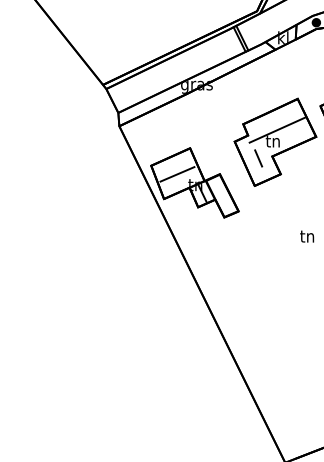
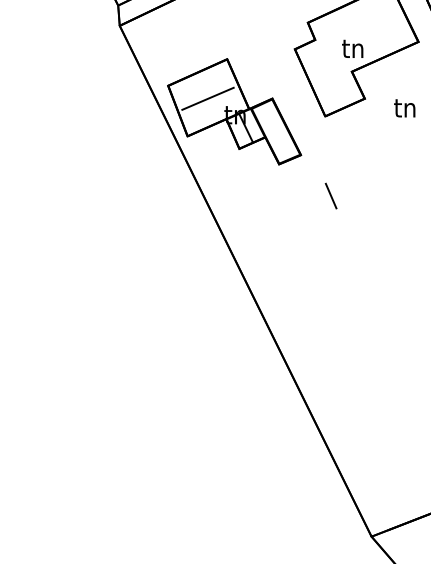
line: (277, 129) -> (359, 30), removed
line: (258, 158) -> (330, 196), moved
text: (307, 236) -> (405, 108), moved

